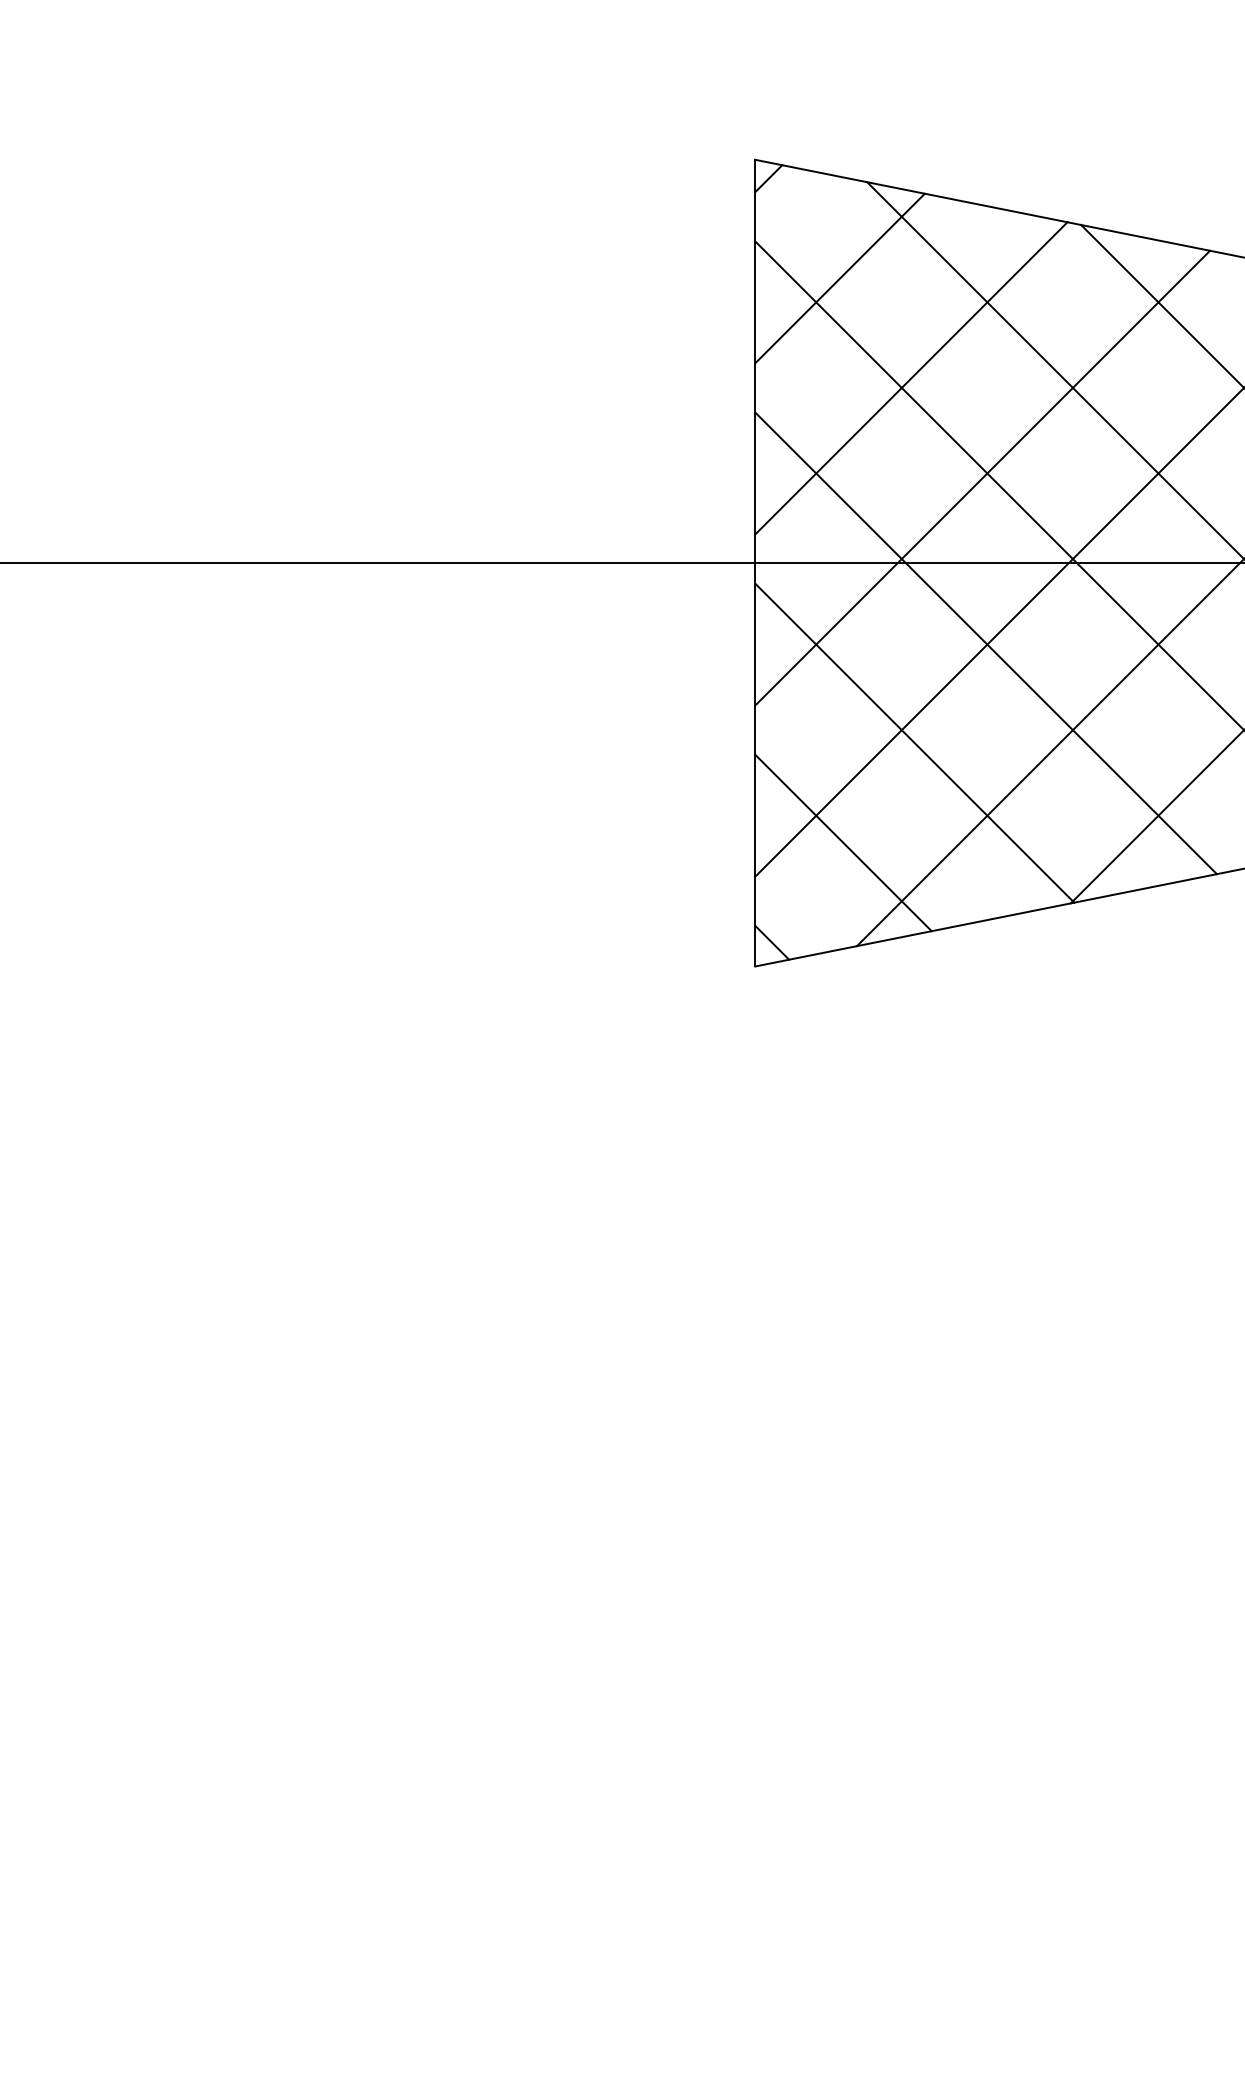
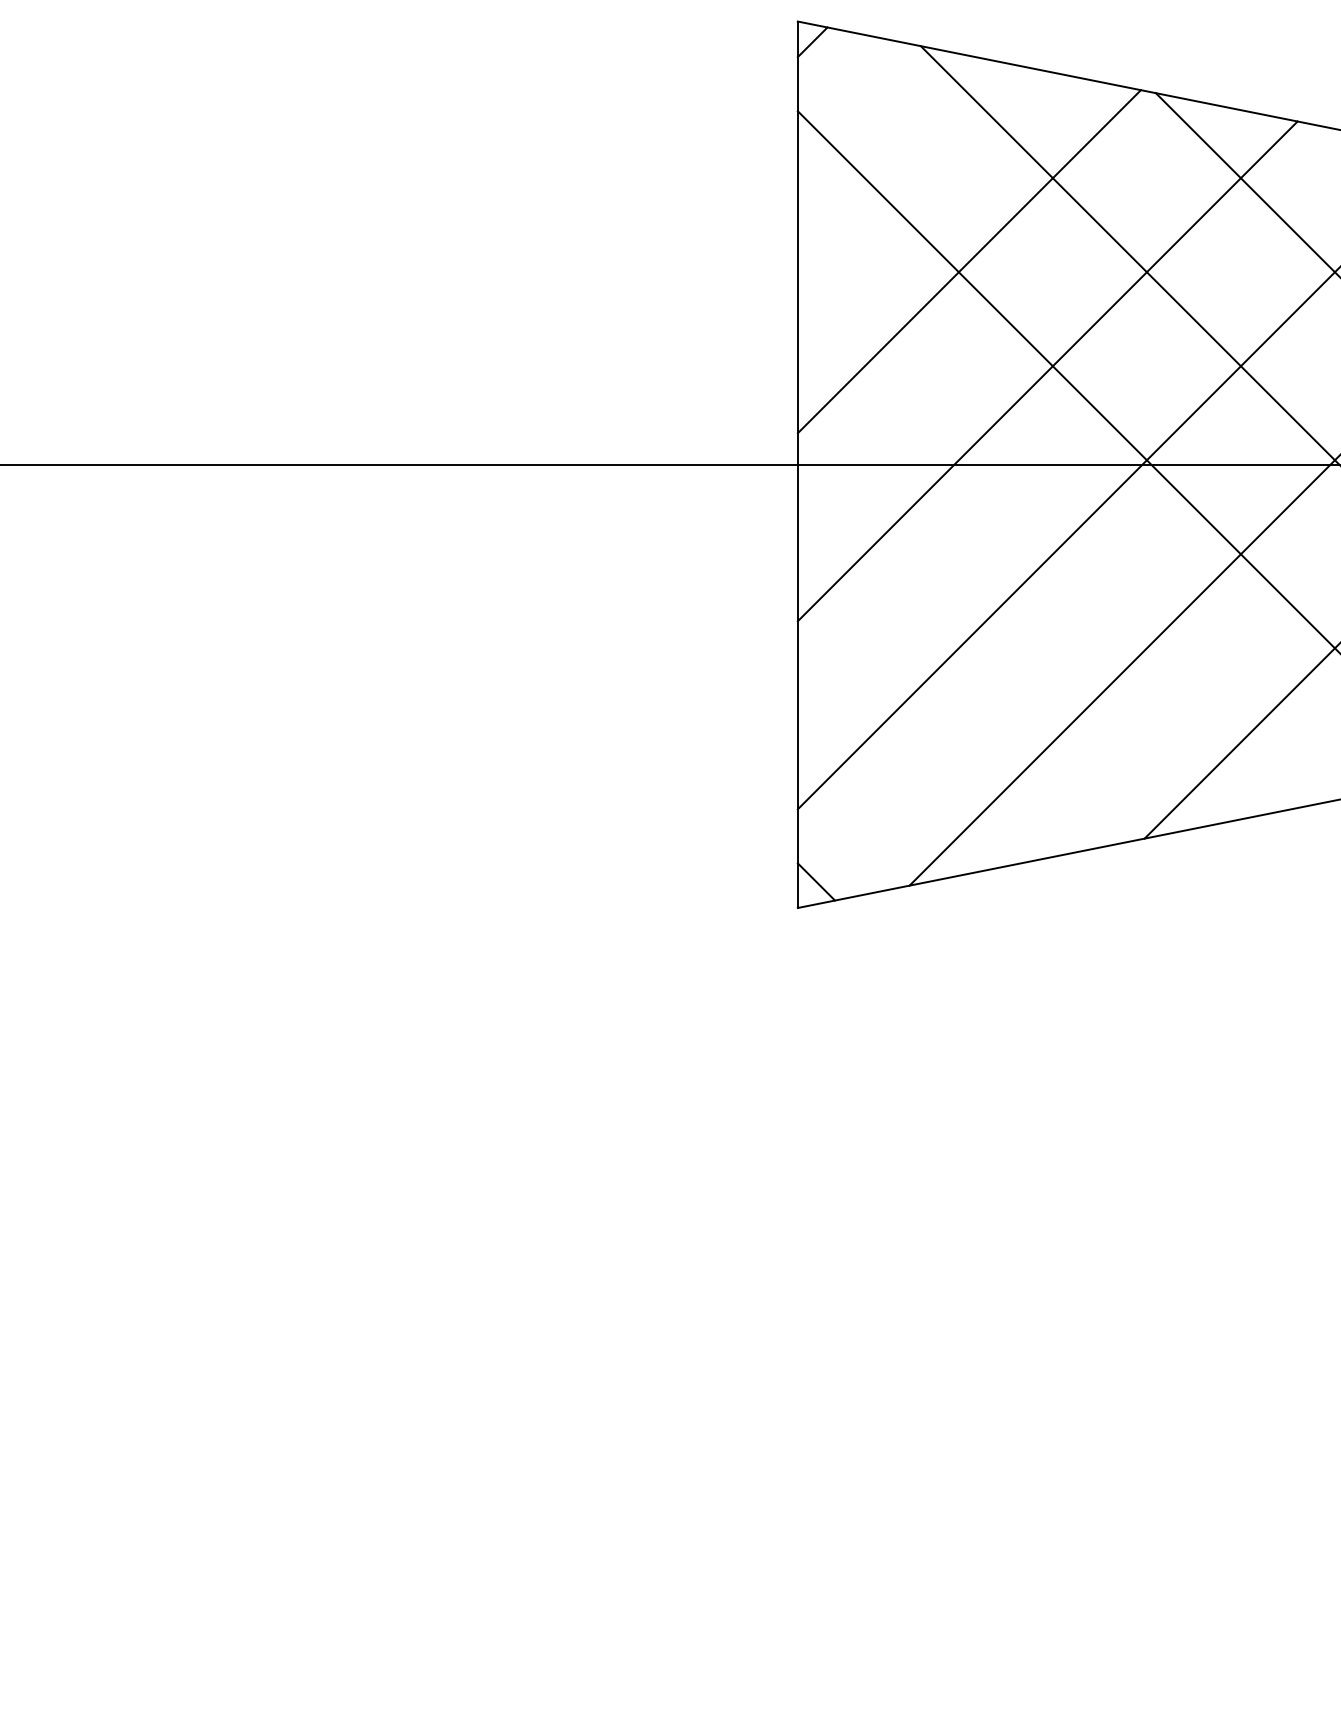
line: (839, 278) -> (890, 151), removed
line: (985, 643) -> (1050, 553), removed
line: (914, 742) -> (972, 661), removed
line: (843, 842) -> (894, 771), removed

